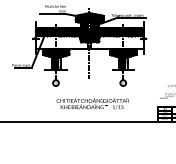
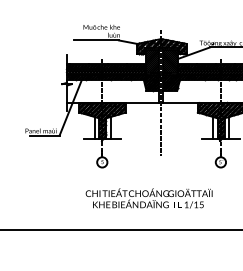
text: (92, 103) -> (149, 198), moved

